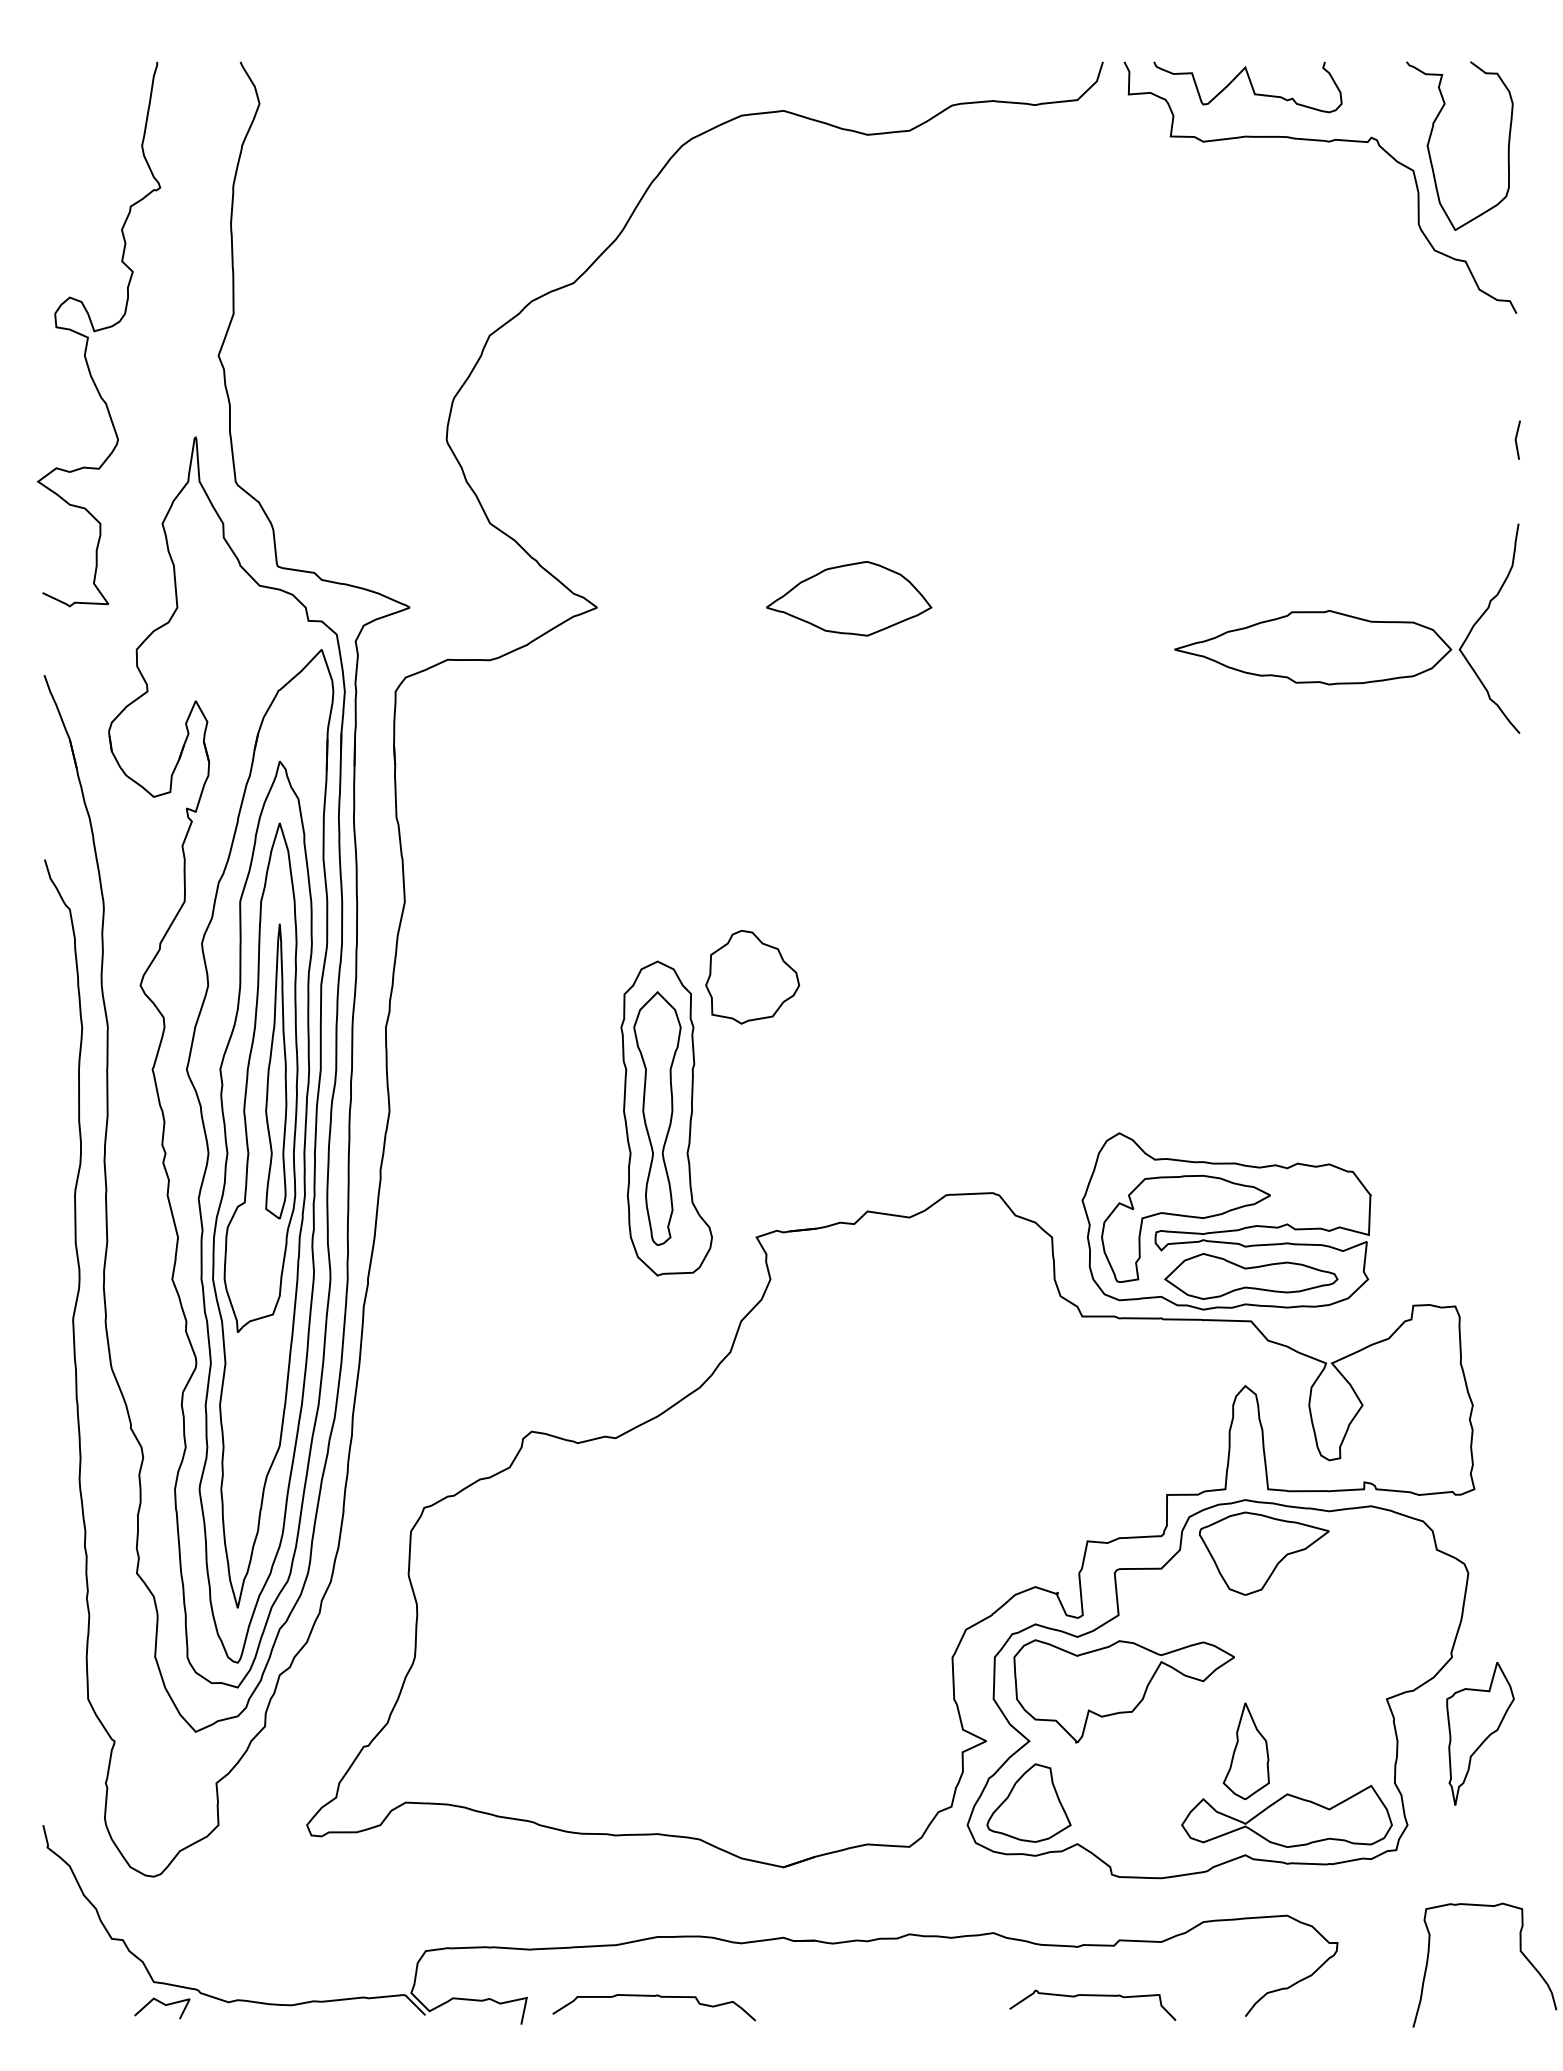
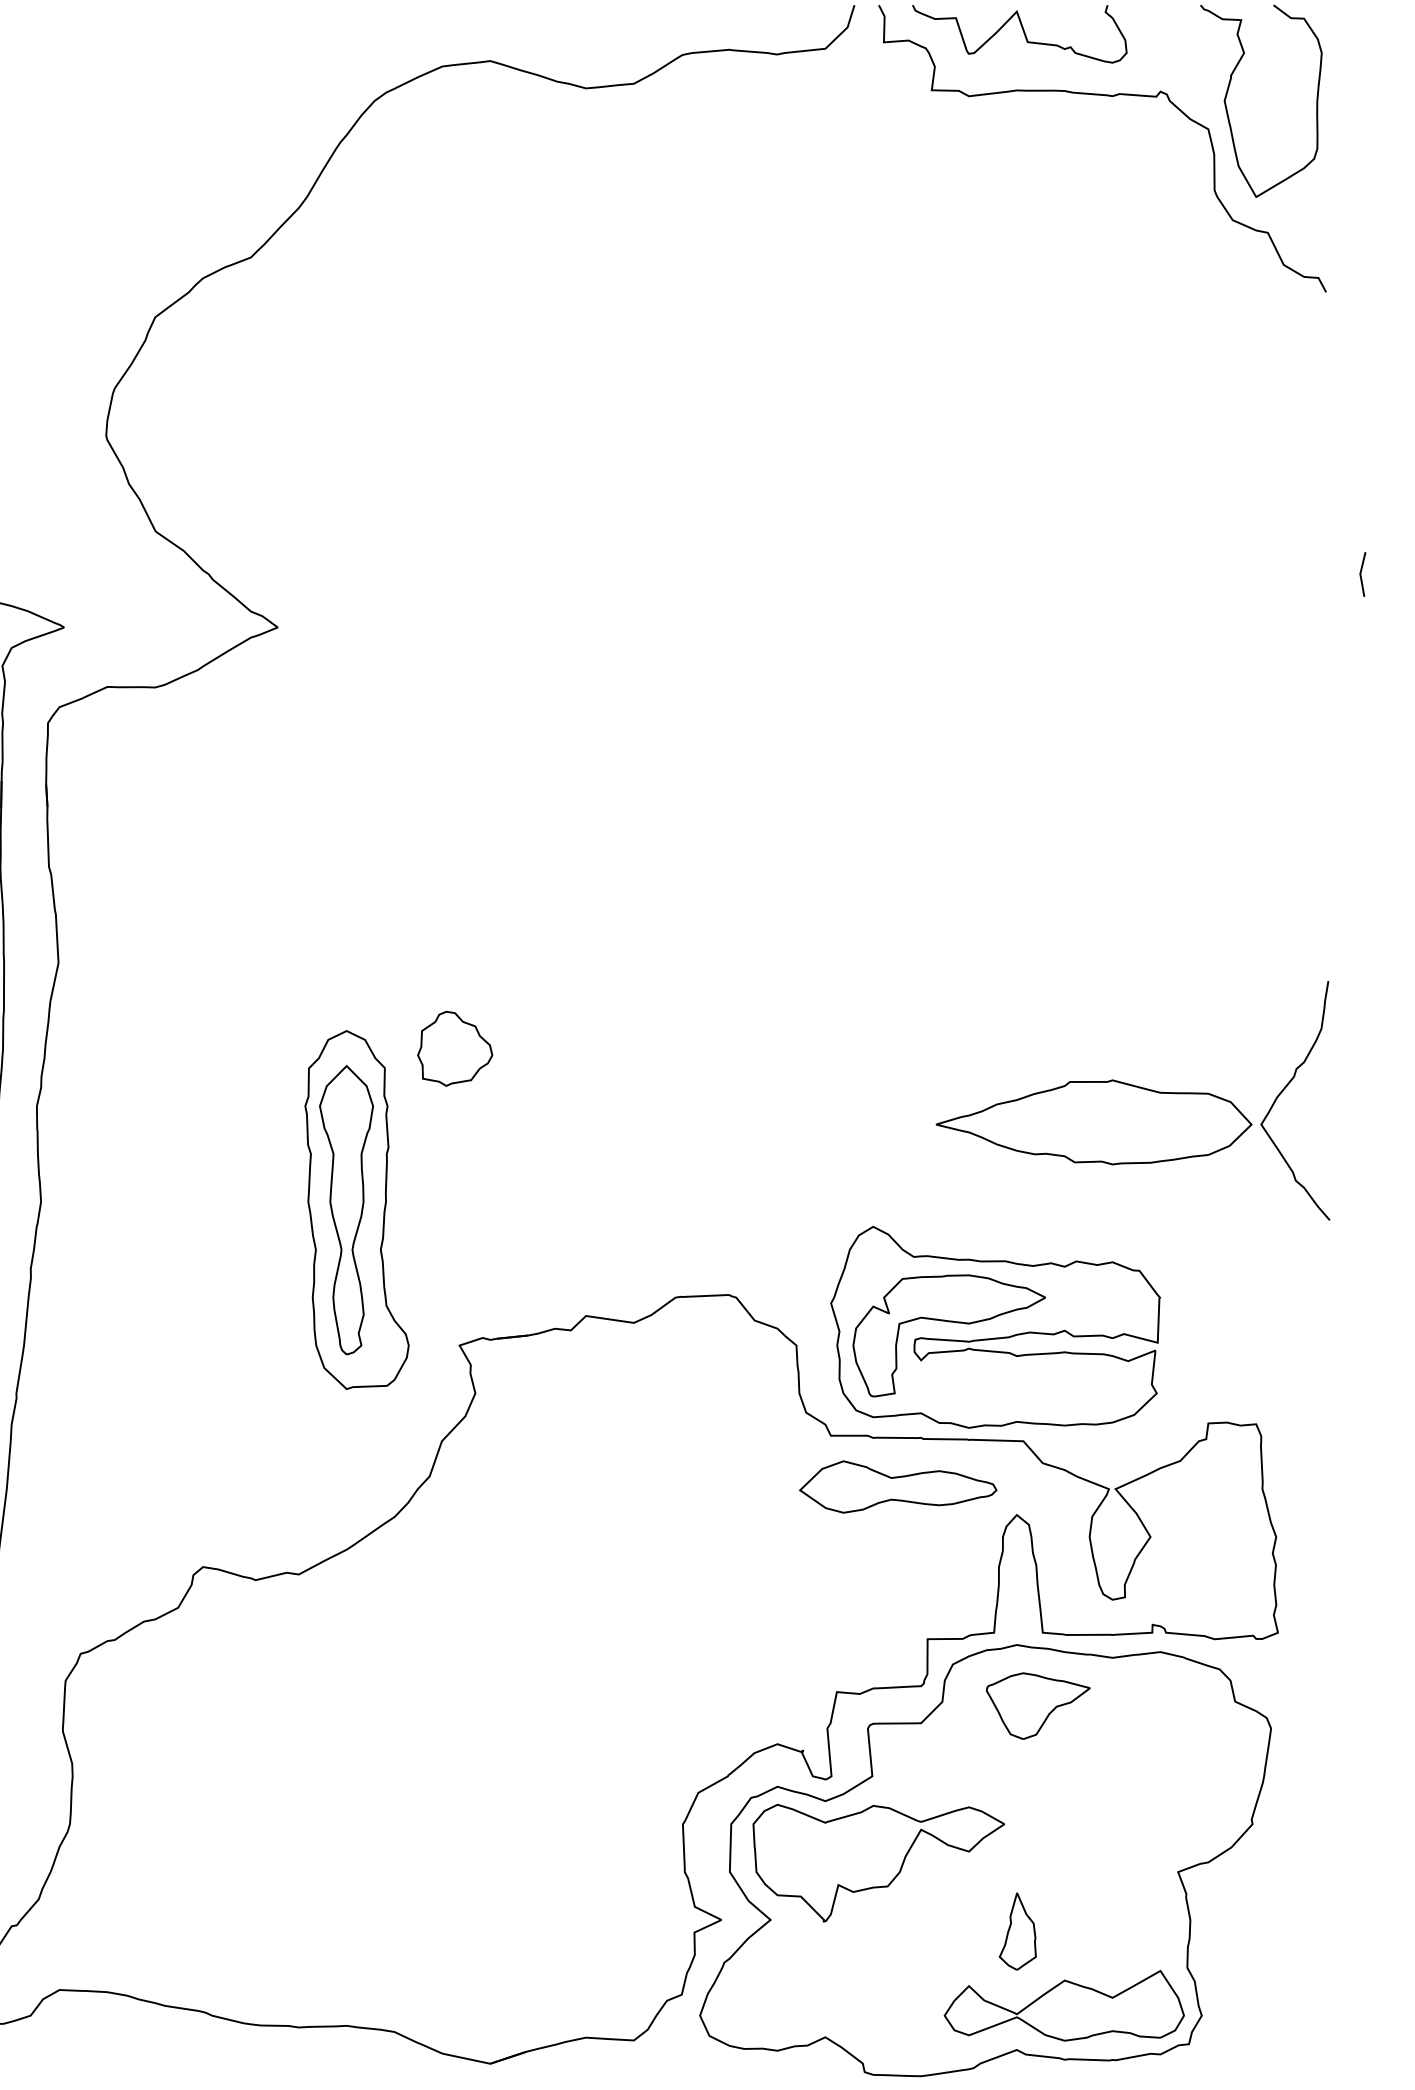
line: (1516, 439) -> (1361, 573), moved
part: (849, 598) -> (565, 617), removed
part: (1347, 628) -> (1133, 1100), moved
part: (752, 976) -> (454, 1048), size x0.7
part: (1251, 1276) -> (898, 1487), moved
part: (1263, 1553) -> (1037, 1705), size x0.7
part: (1480, 1733) -> (1284, 1911), removed
part: (1245, 1751) -> (1017, 1931), size x0.7
part: (1028, 1802) -> (769, 1989), removed

